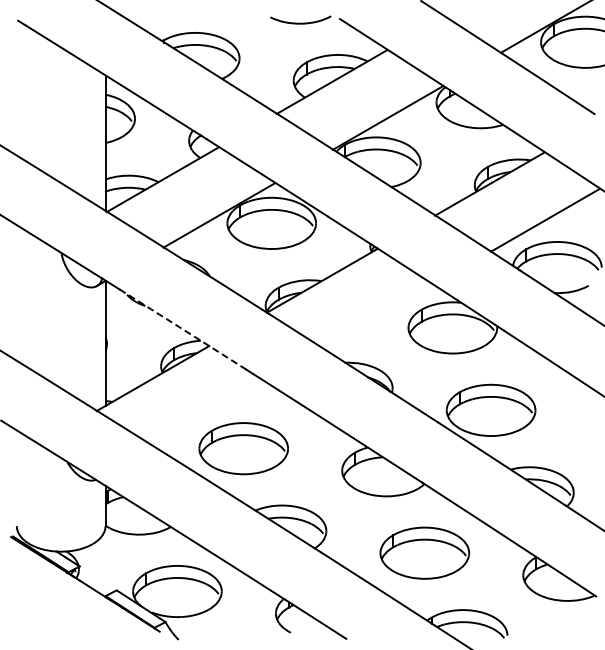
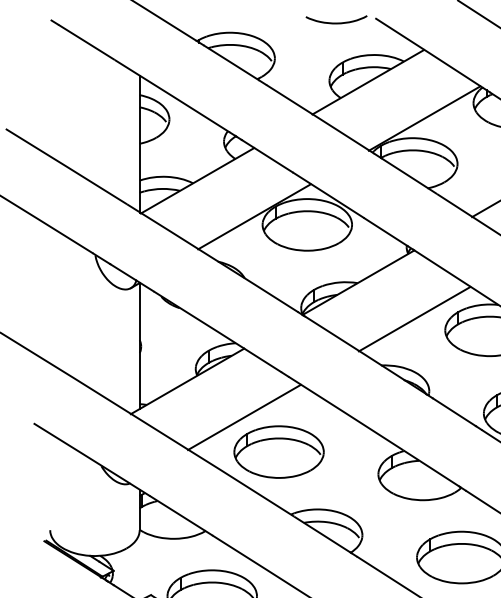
line: (377, 316) -> (414, 318), added
arc: (183, 329) -> (218, 331), dashed -> solid
line: (209, 414) -> (244, 417), added

